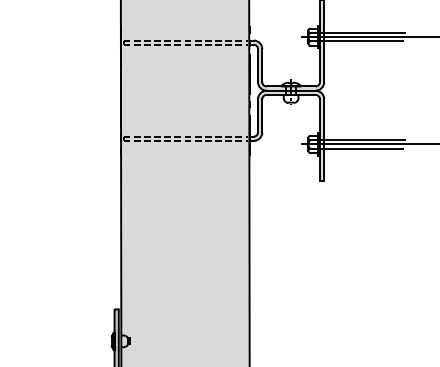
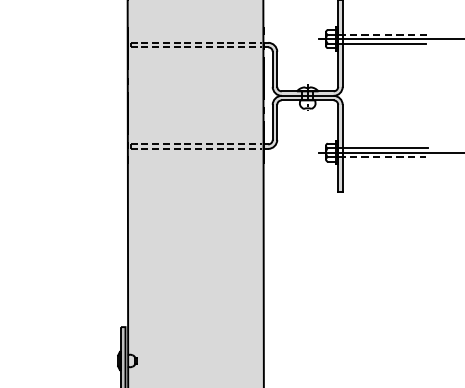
line: (362, 32) -> (383, 34), solid -> dashed
line: (361, 148) -> (382, 156), solid -> dashed

